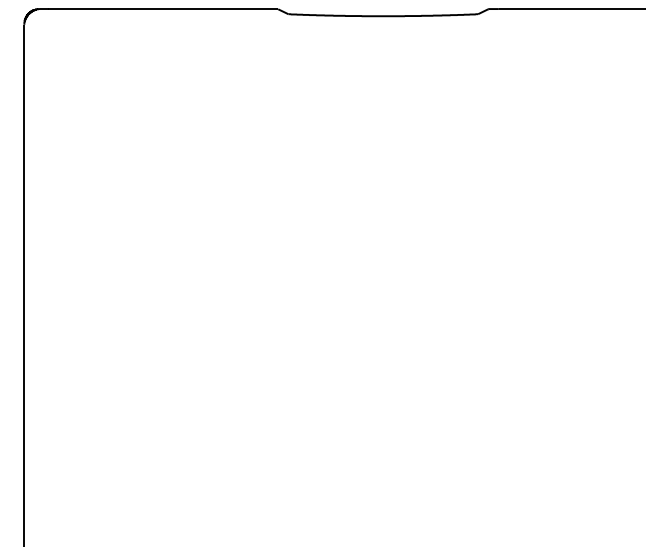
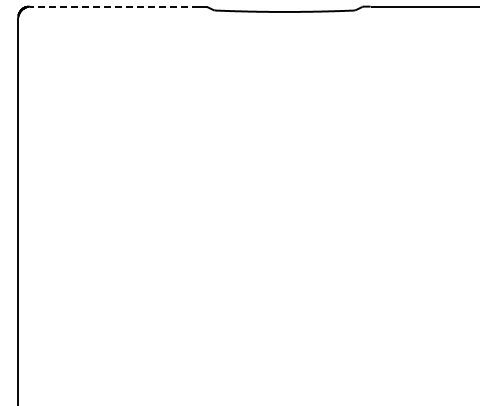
line: (153, 8) -> (114, 6), solid -> dashed

